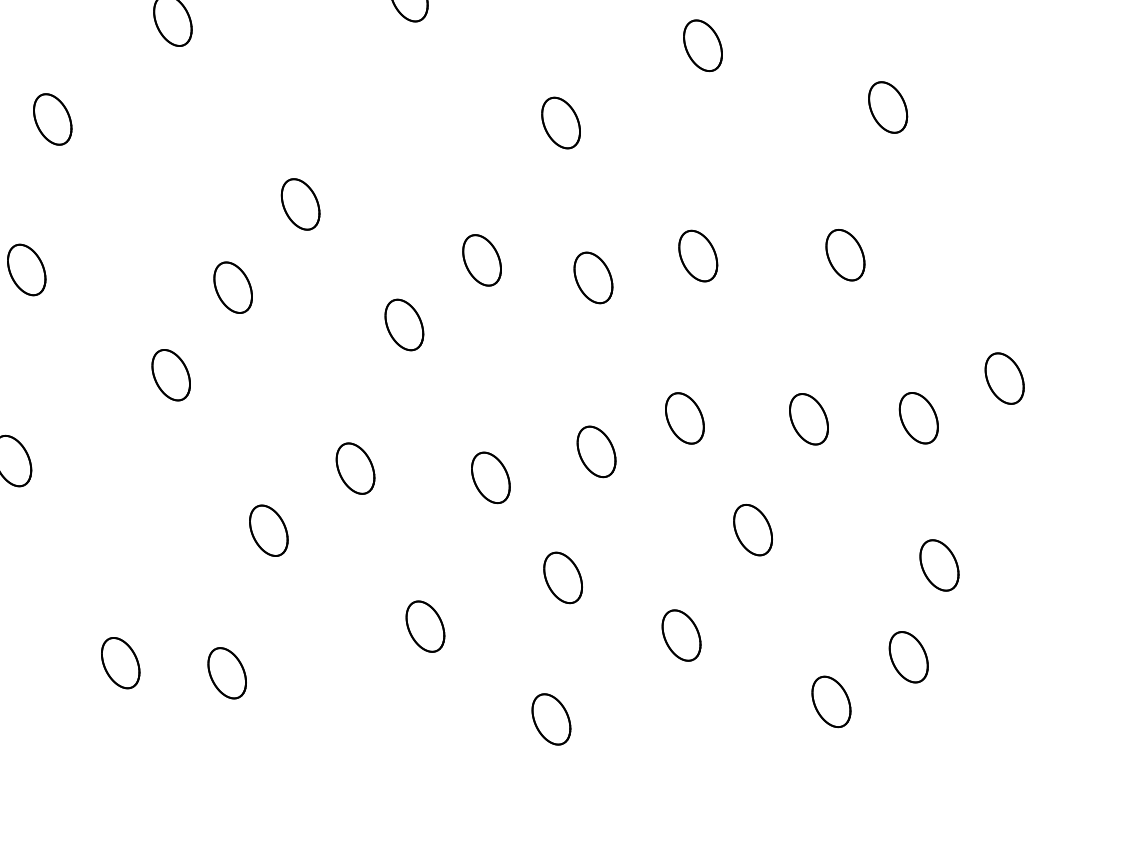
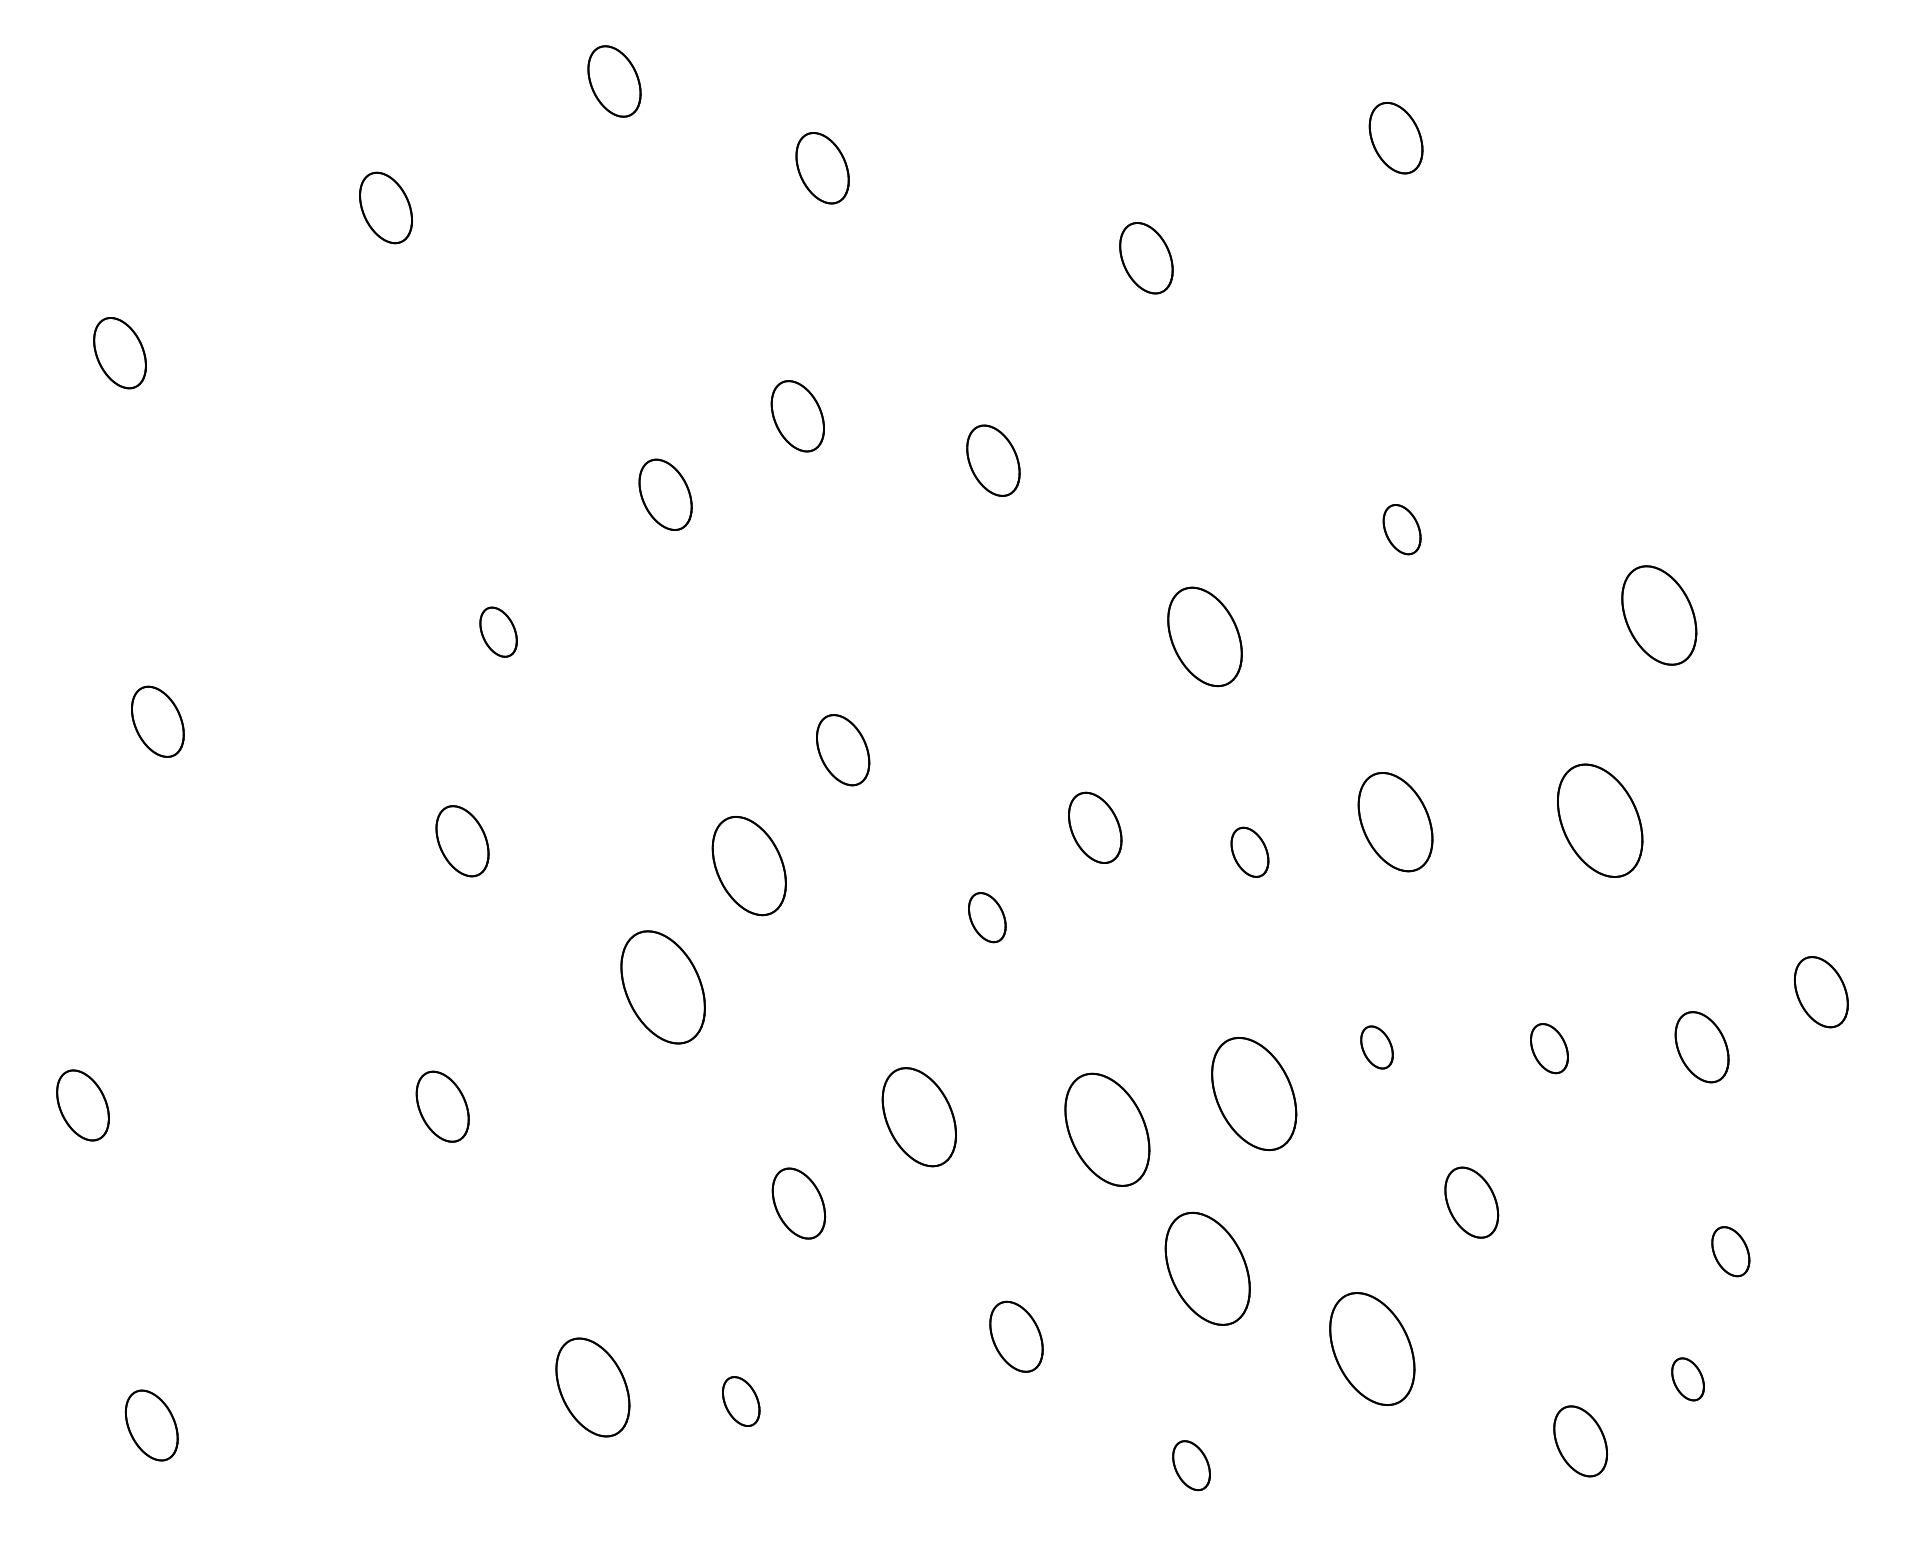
part: (702, 45) -> (1401, 529), size x0.7
part: (888, 107) -> (1659, 615), size x1.4
part: (52, 119) -> (498, 632), size x0.7
part: (560, 123) -> (1204, 637), size x1.4
part: (698, 255) -> (1395, 821), size x1.4
part: (845, 255) -> (1599, 820), size x1.6
part: (593, 278) -> (1249, 852), size x0.7
part: (233, 287) -> (749, 865), size x1.4
part: (404, 324) -> (987, 917), size x0.7
part: (171, 375) -> (663, 987), size x1.6
part: (684, 418) -> (1376, 1047), size x0.6
part: (809, 419) -> (1549, 1048), size x0.7
part: (596, 451) -> (1254, 1093), size x1.6
part: (355, 468) -> (919, 1117), size x1.4
part: (490, 478) -> (1107, 1130), size x1.6
part: (939, 565) -> (1730, 1251), size x0.7
part: (562, 578) -> (1207, 1269), size x1.6
part: (681, 635) -> (1372, 1349), size x1.6
part: (908, 657) -> (1687, 1379), size x0.6
part: (121, 663) -> (593, 1387), size x1.4
part: (227, 673) -> (741, 1401), size x0.7
part: (551, 719) -> (1191, 1465), size x0.7

